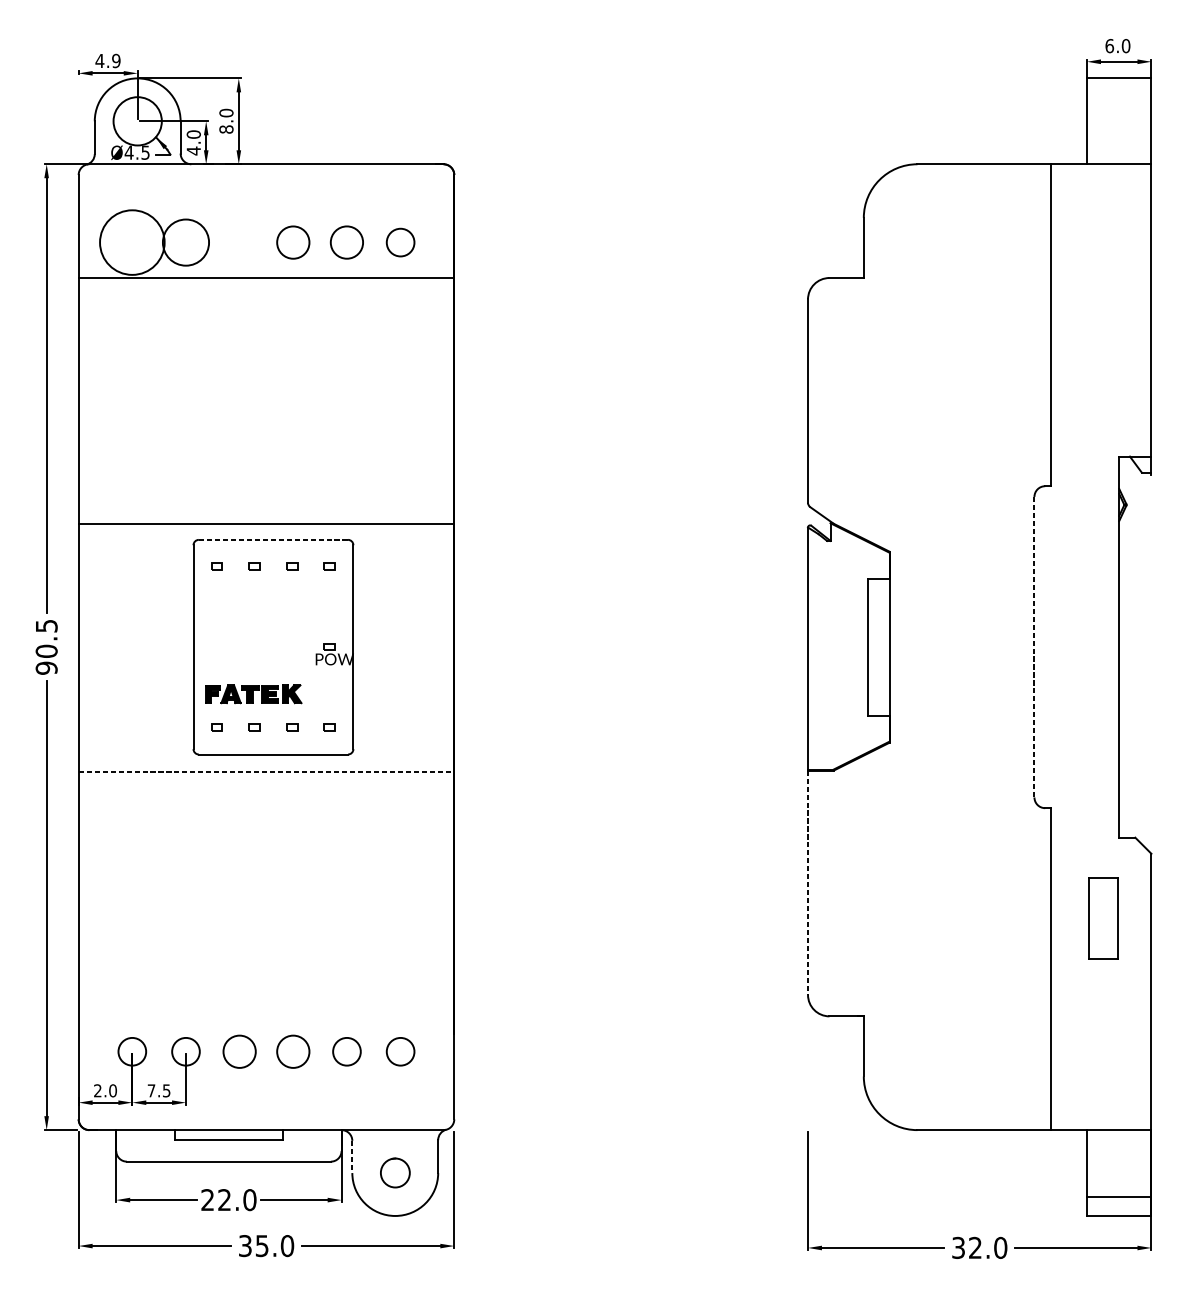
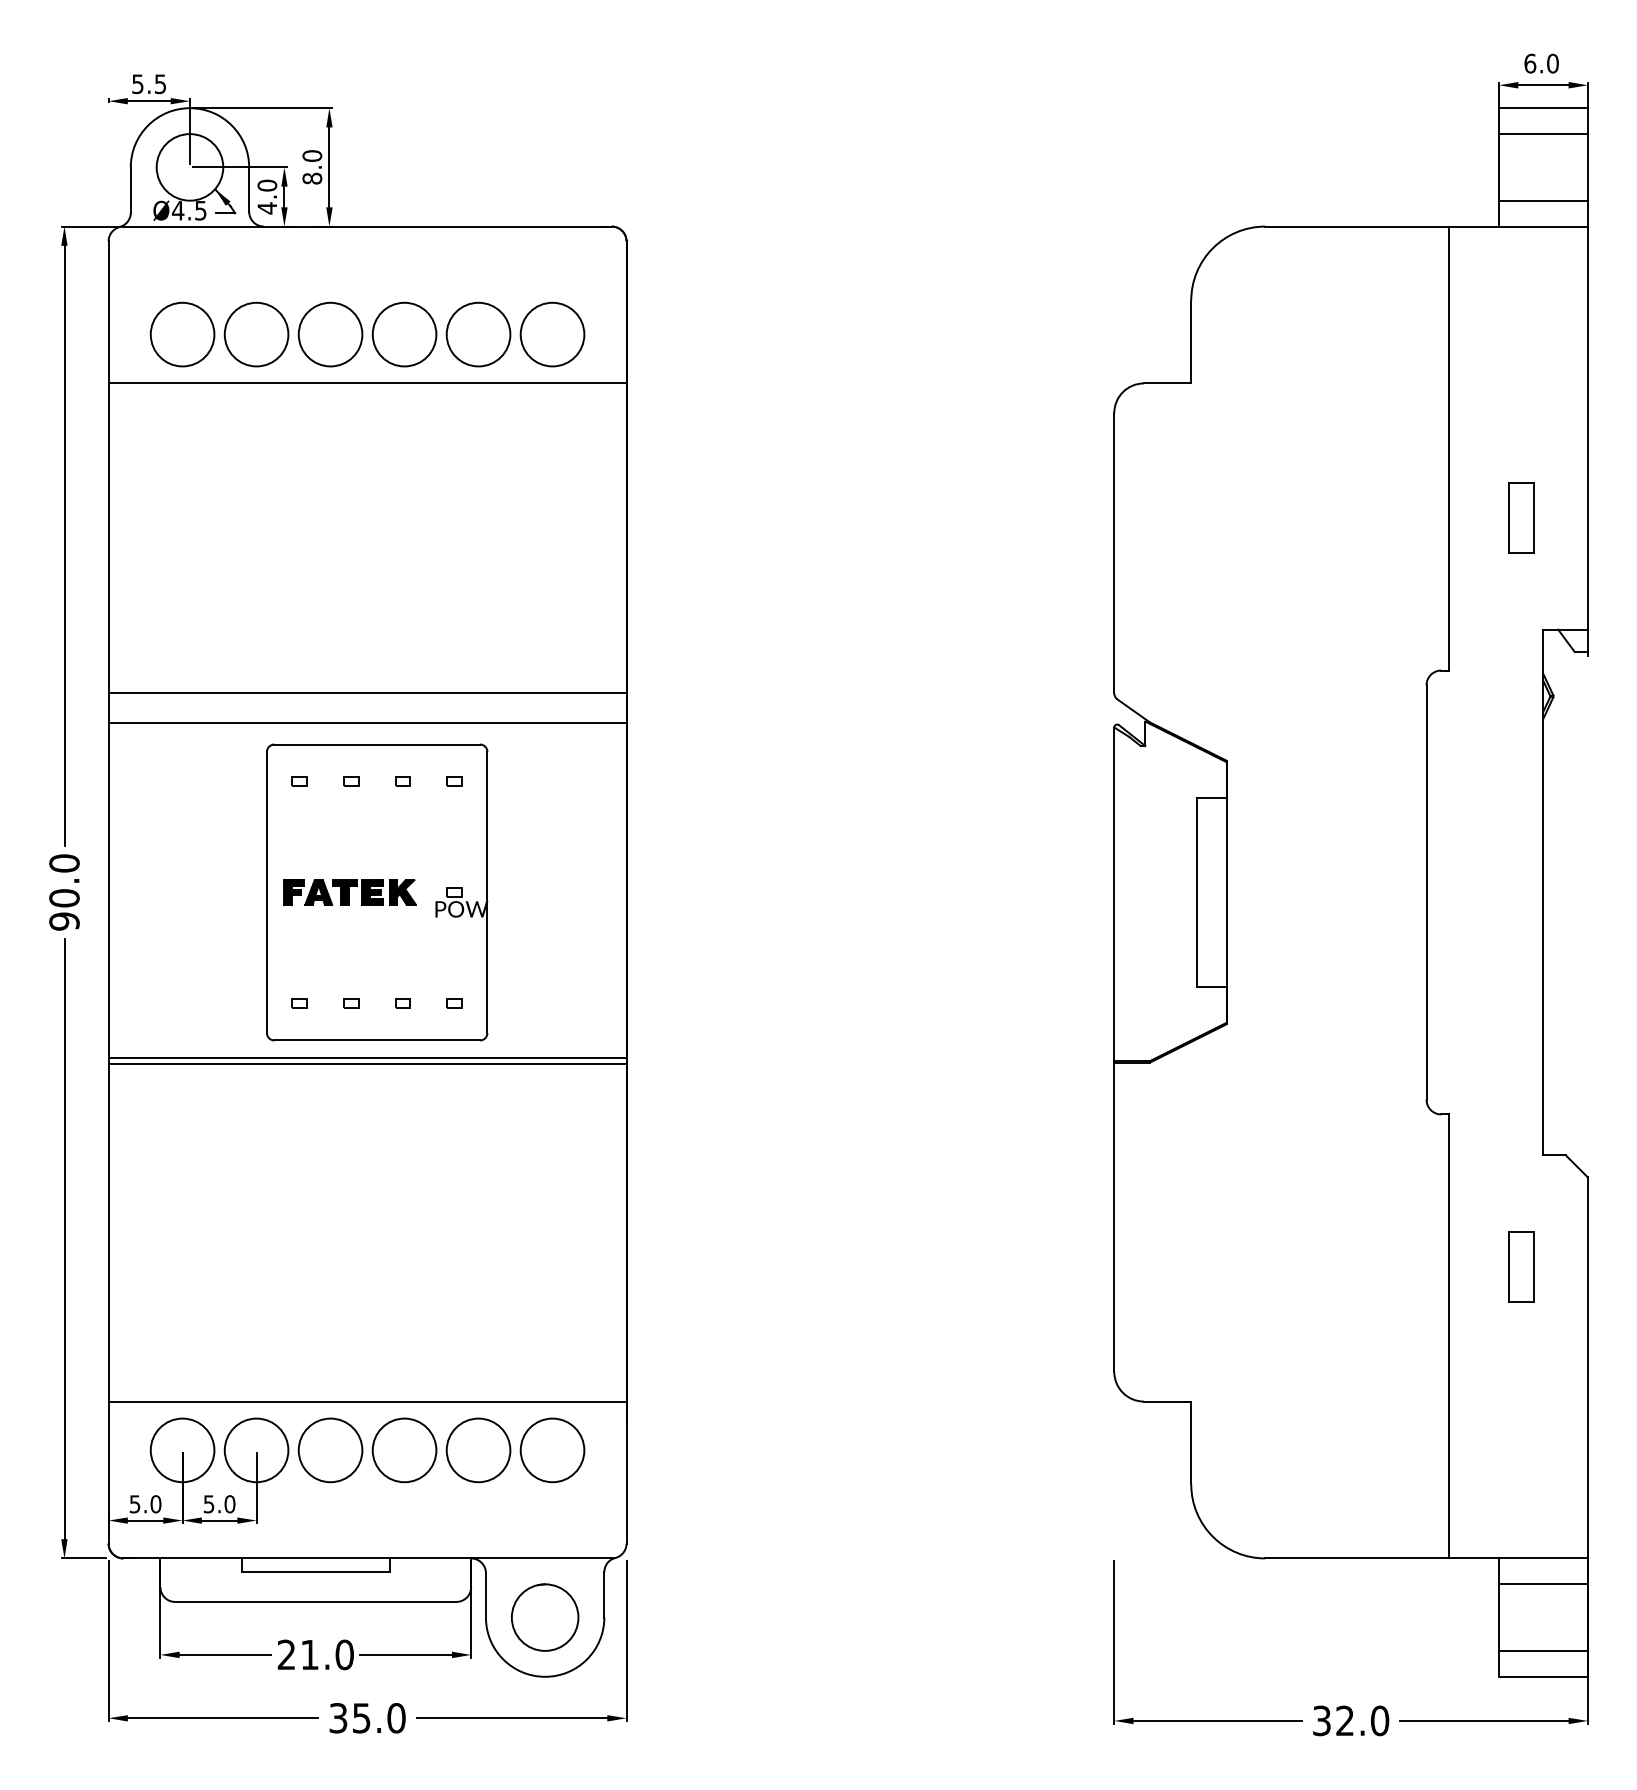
text: (107, 61) -> (148, 84), 4.9 -> 5.5
line: (1119, 97) -> (1543, 134), added
line: (1119, 145) -> (1543, 200), added
circle: (132, 242) -> (182, 334), size x0.71
circle: (239, 242) -> (330, 334), added
circle: (293, 242) -> (404, 334), size x1.43
circle: (346, 242) -> (478, 334), size x1.43
circle: (400, 242) -> (552, 334), size x1.67
part: (1103, 375) -> (1521, 517), added
line: (266, 502) -> (367, 693), added
line: (273, 539) -> (377, 744), dashed -> solid
text: (46, 626) -> (64, 863), 90.5 -> 90.0
line: (1034, 647) -> (1426, 893), dashed -> solid
part: (253, 694) -> (349, 892), moved
line: (266, 767) -> (367, 1058), added
line: (266, 771) -> (367, 1064), dashed -> solid
line: (808, 882) -> (1114, 1217), dashed -> solid
part: (1103, 918) -> (1521, 1266), size x0.62
line: (266, 1016) -> (367, 1401), added
circle: (132, 1051) -> (182, 1450), size x1.67
circle: (185, 1051) -> (256, 1450), size x1.67
circle: (239, 1051) -> (330, 1450), size x1.43
circle: (293, 1051) -> (404, 1450), size x1.43
circle: (346, 1051) -> (478, 1450), size x1.67
circle: (400, 1051) -> (552, 1450), size x1.67
text: (97, 1091) -> (134, 1504), 2.0 -> 5.0
text: (159, 1091) -> (219, 1504), 7.5 -> 5.0
line: (1119, 1149) -> (1543, 1584), added
line: (352, 1157) -> (485, 1595), dashed -> solid
circle: (395, 1172) -> (545, 1617), size x1.67
text: (224, 1199) -> (309, 1654), 22.0 -> 21.0

